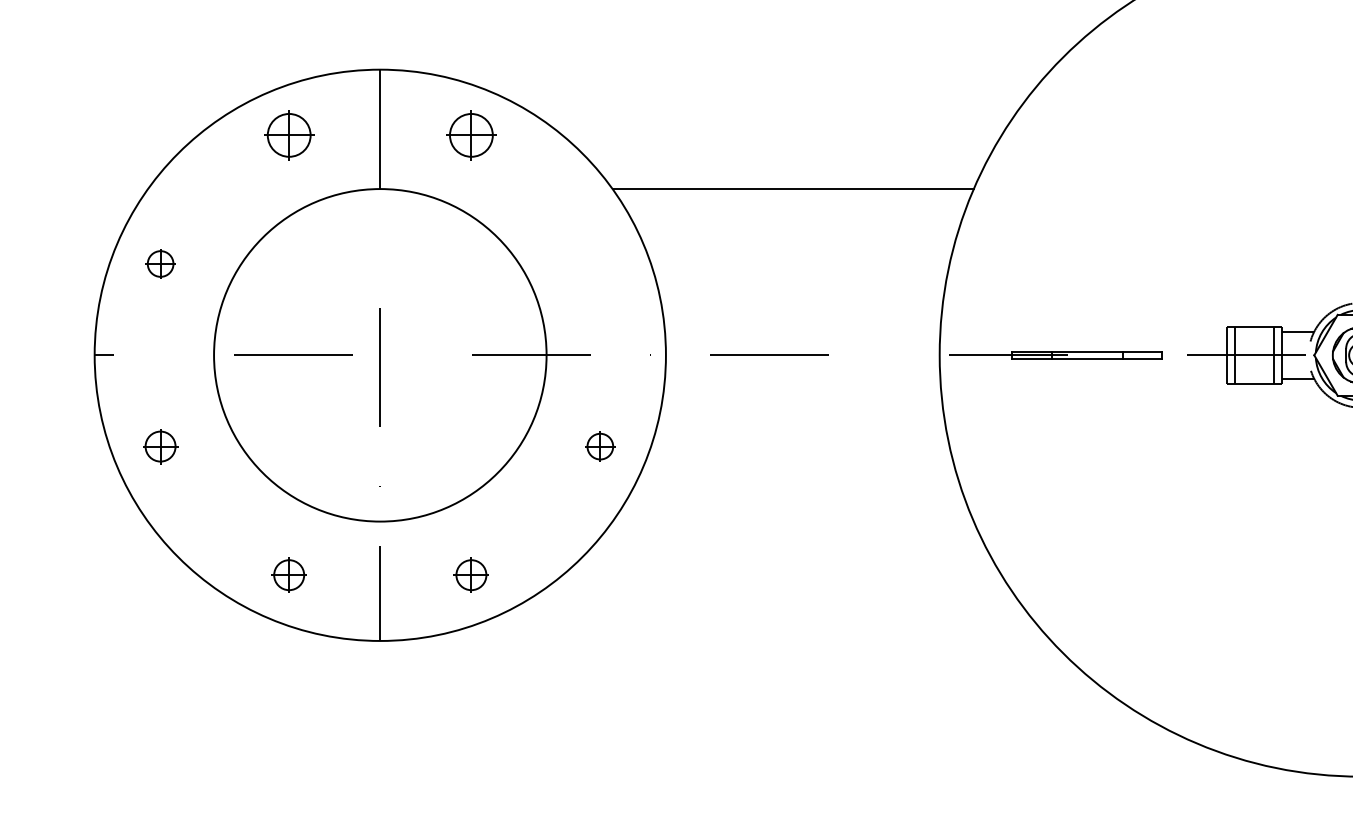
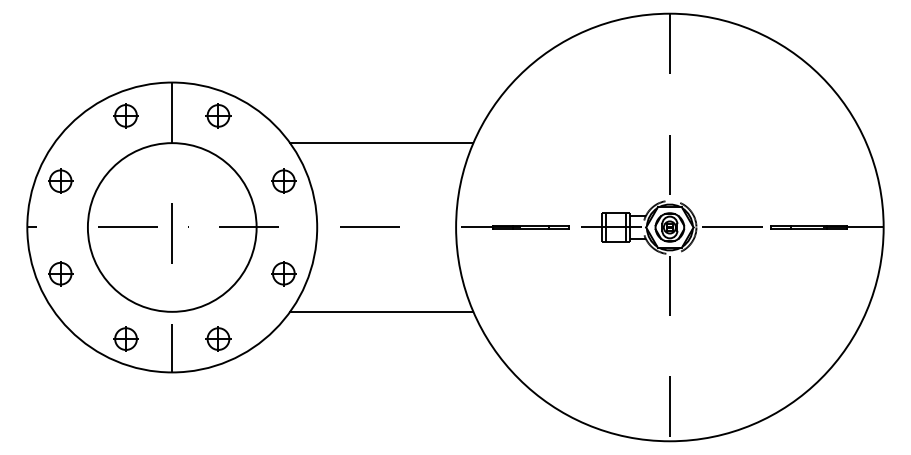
part: (160, 262) -> (60, 180), size x1.67
part: (599, 262) -> (283, 180), added
part: (160, 445) -> (60, 273), size x1.43
part: (599, 445) -> (283, 273), size x1.67
line: (792, 520) -> (381, 311), added
part: (288, 574) -> (125, 338), size x1.43
part: (471, 574) -> (218, 338), size x1.43

